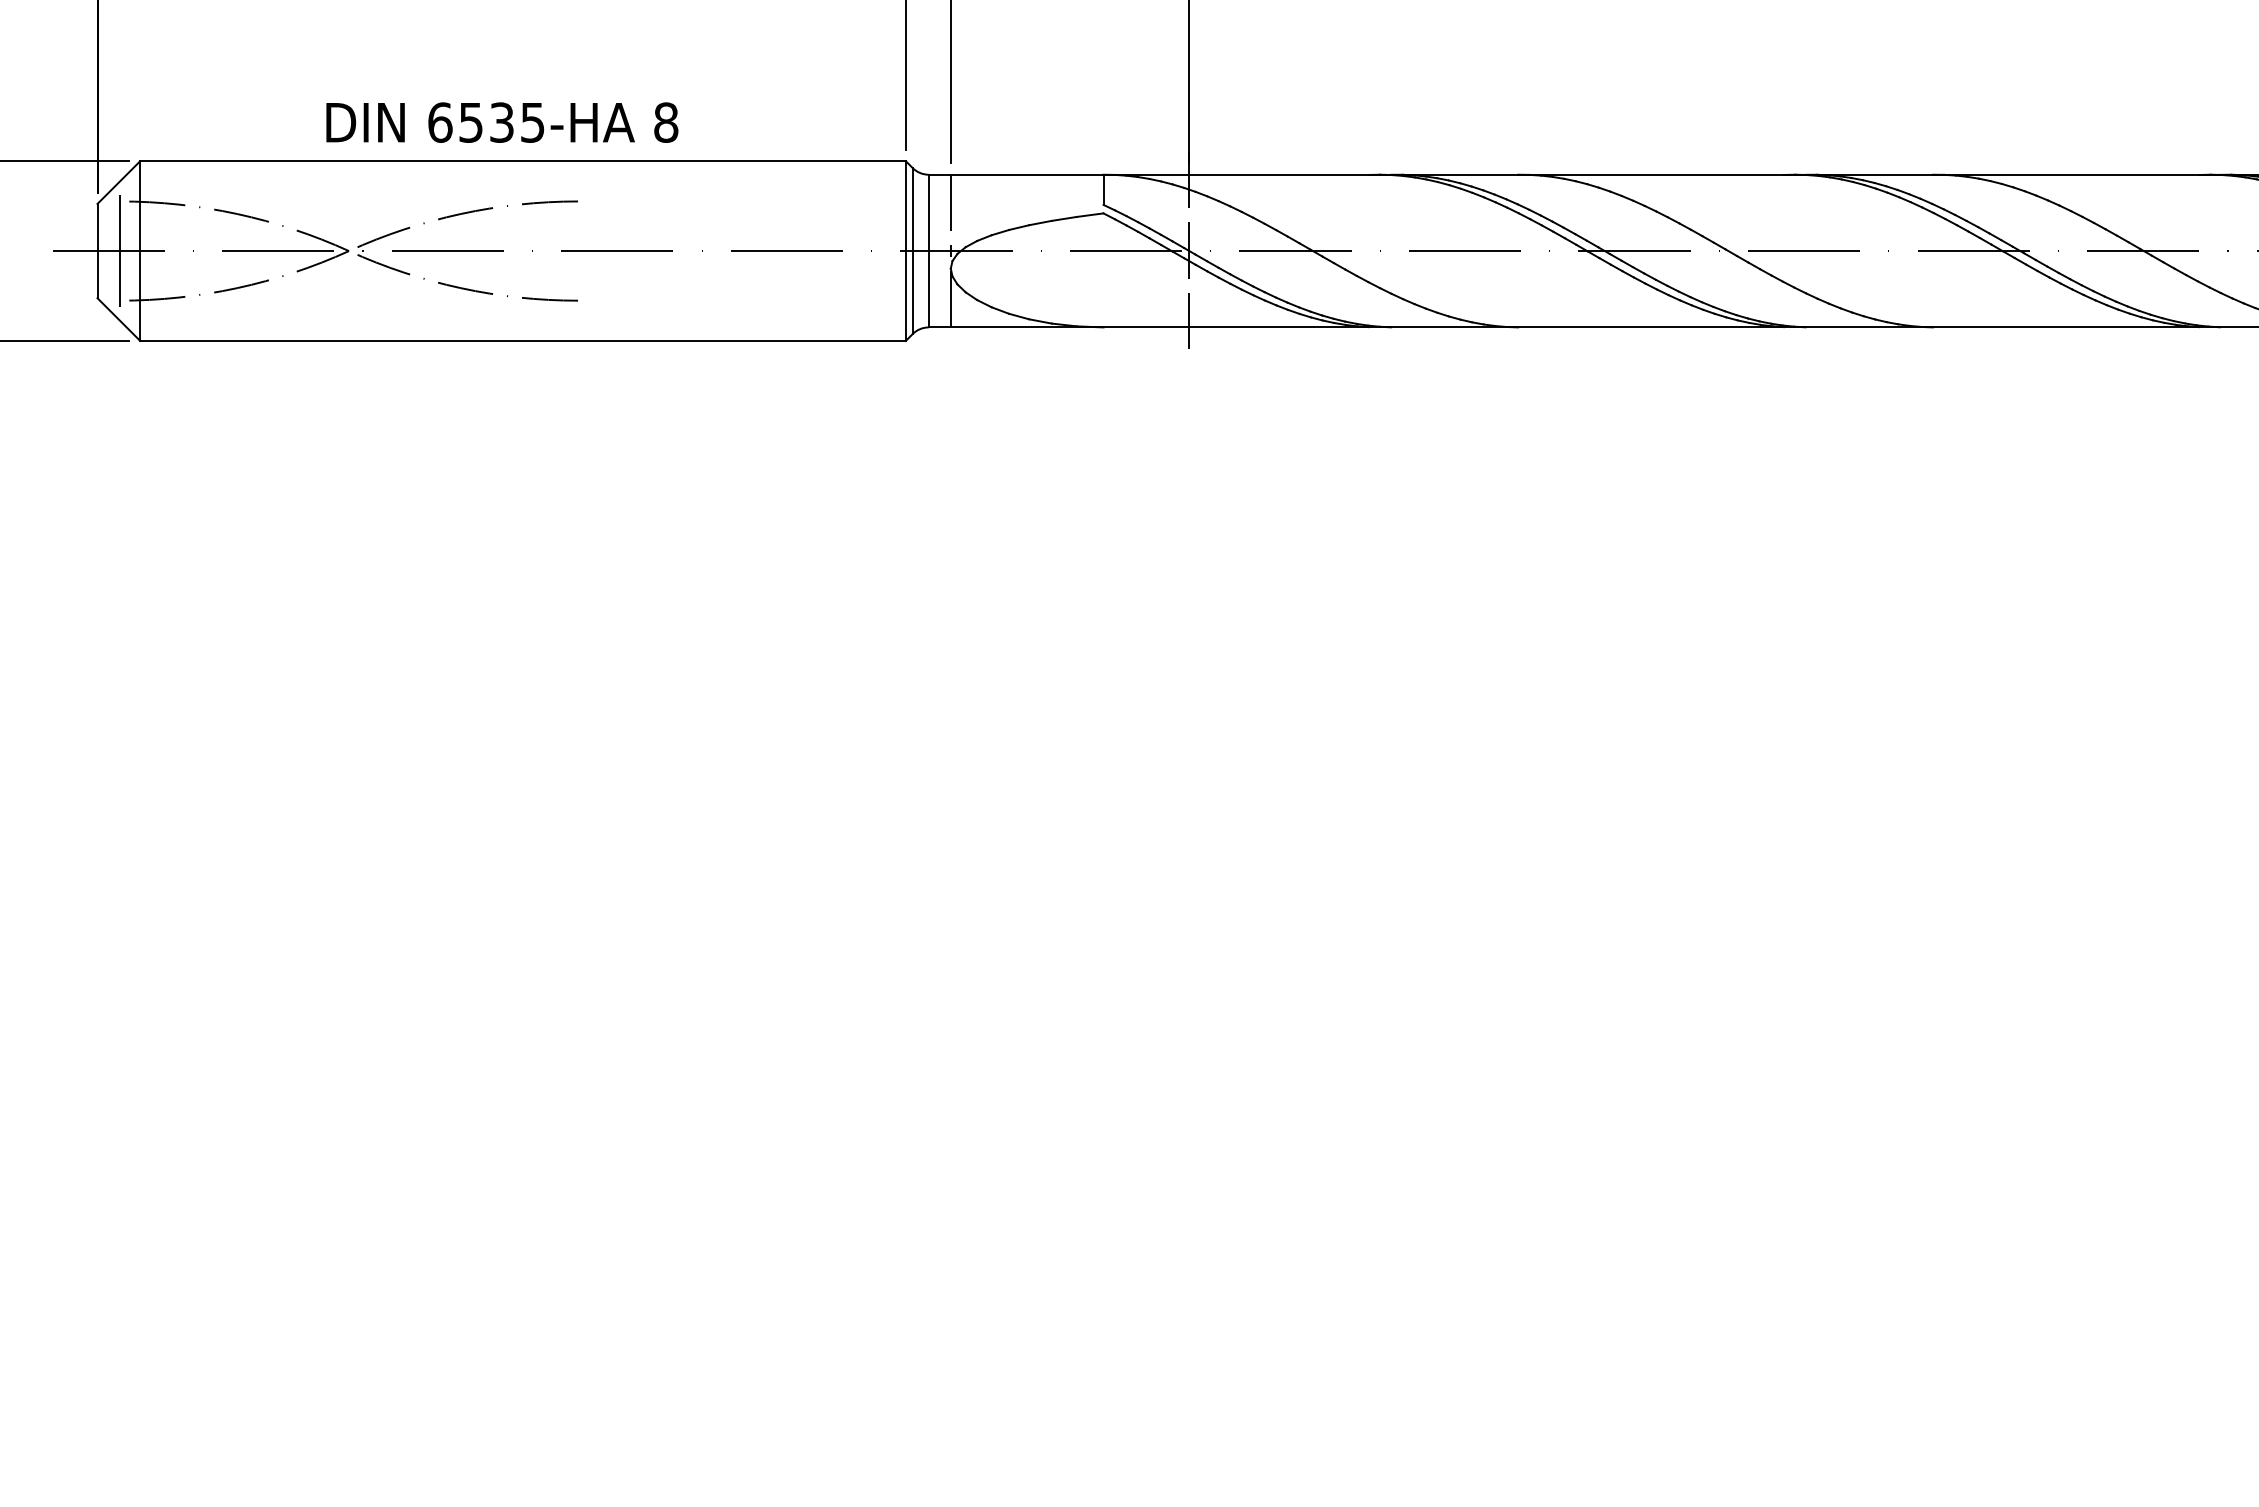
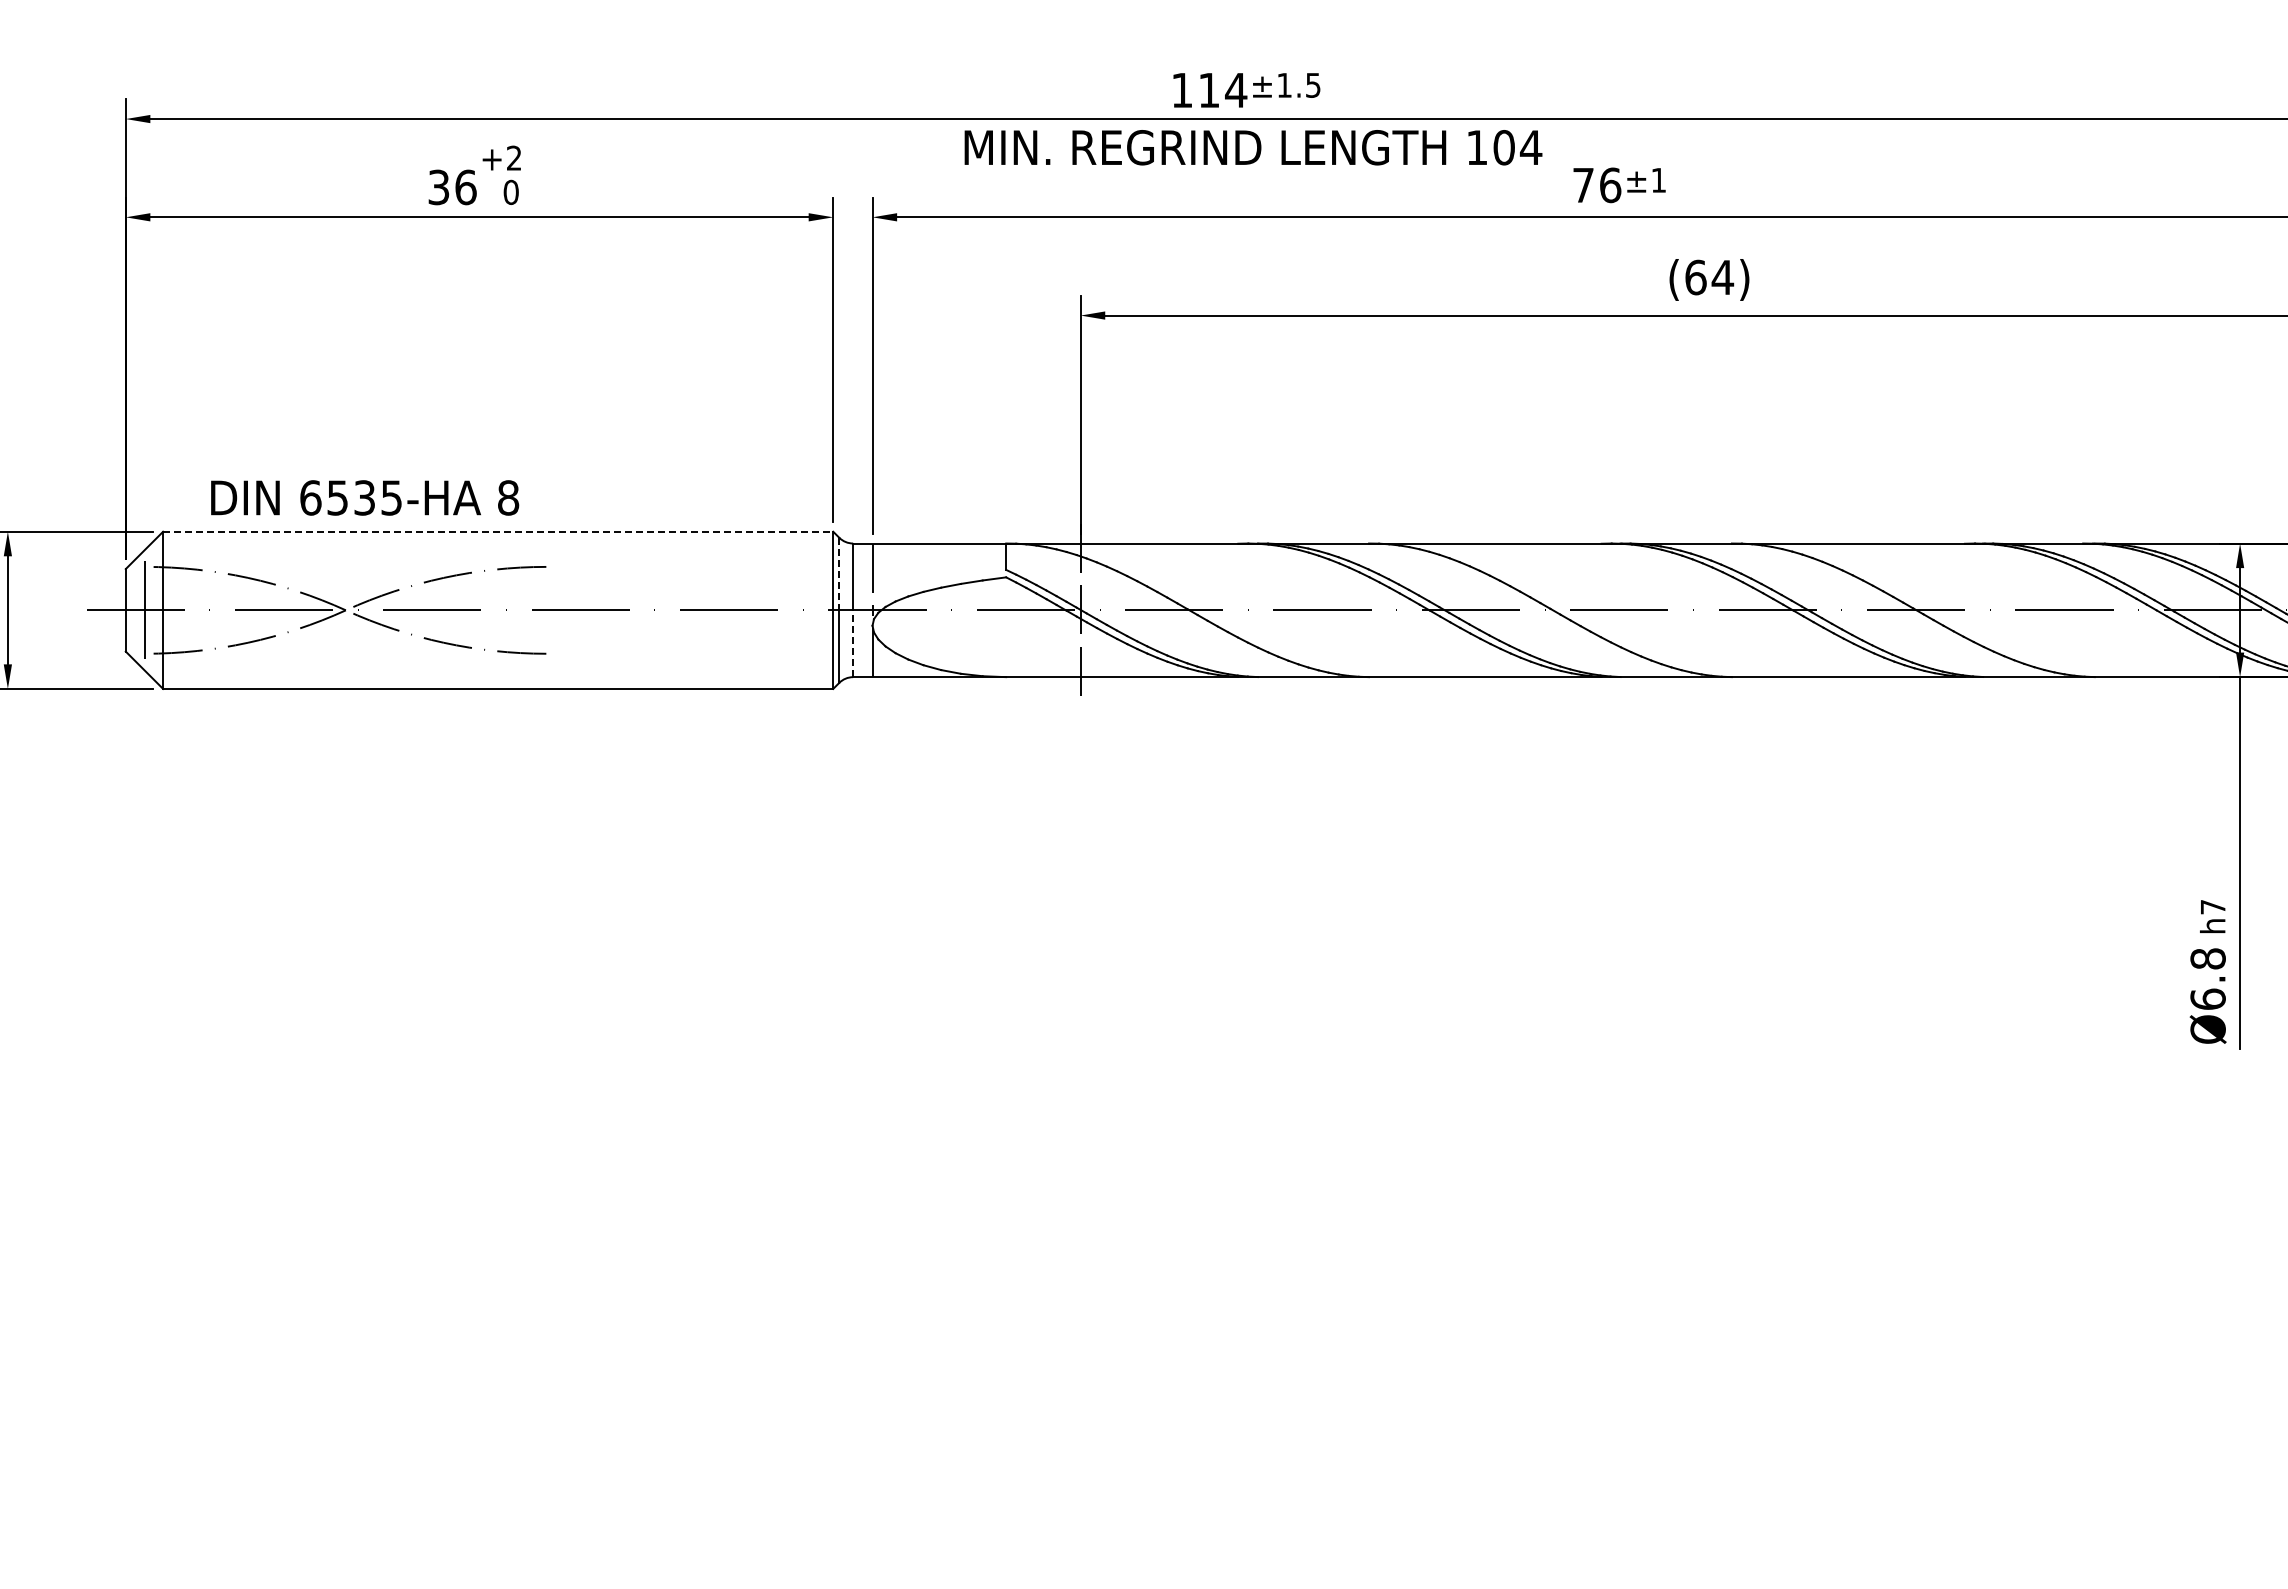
text: (502, 122) -> (365, 497), moved
line: (523, 160) -> (498, 531), solid -> dashed
line: (913, 210) -> (839, 574), solid -> dashed
line: (929, 288) -> (853, 643), solid -> dashed

